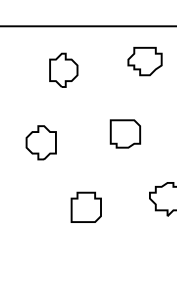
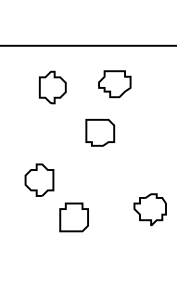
part: (144, 61) -> (114, 84), moved
part: (125, 133) -> (100, 132), moved
part: (41, 142) -> (39, 179), moved

